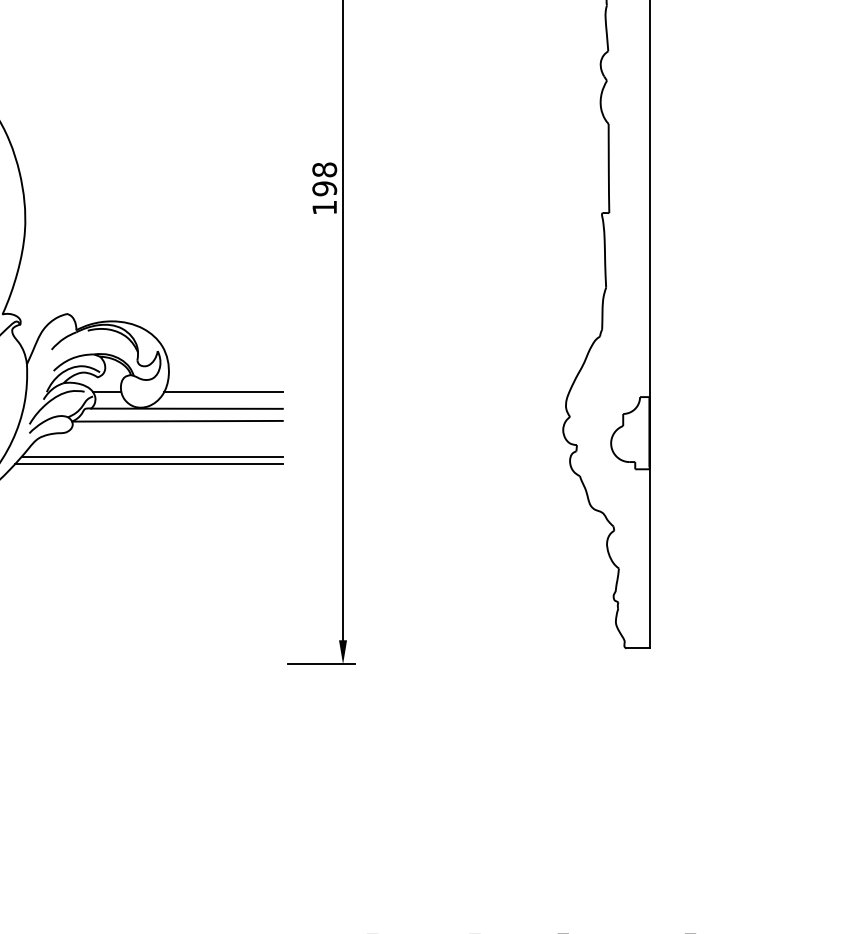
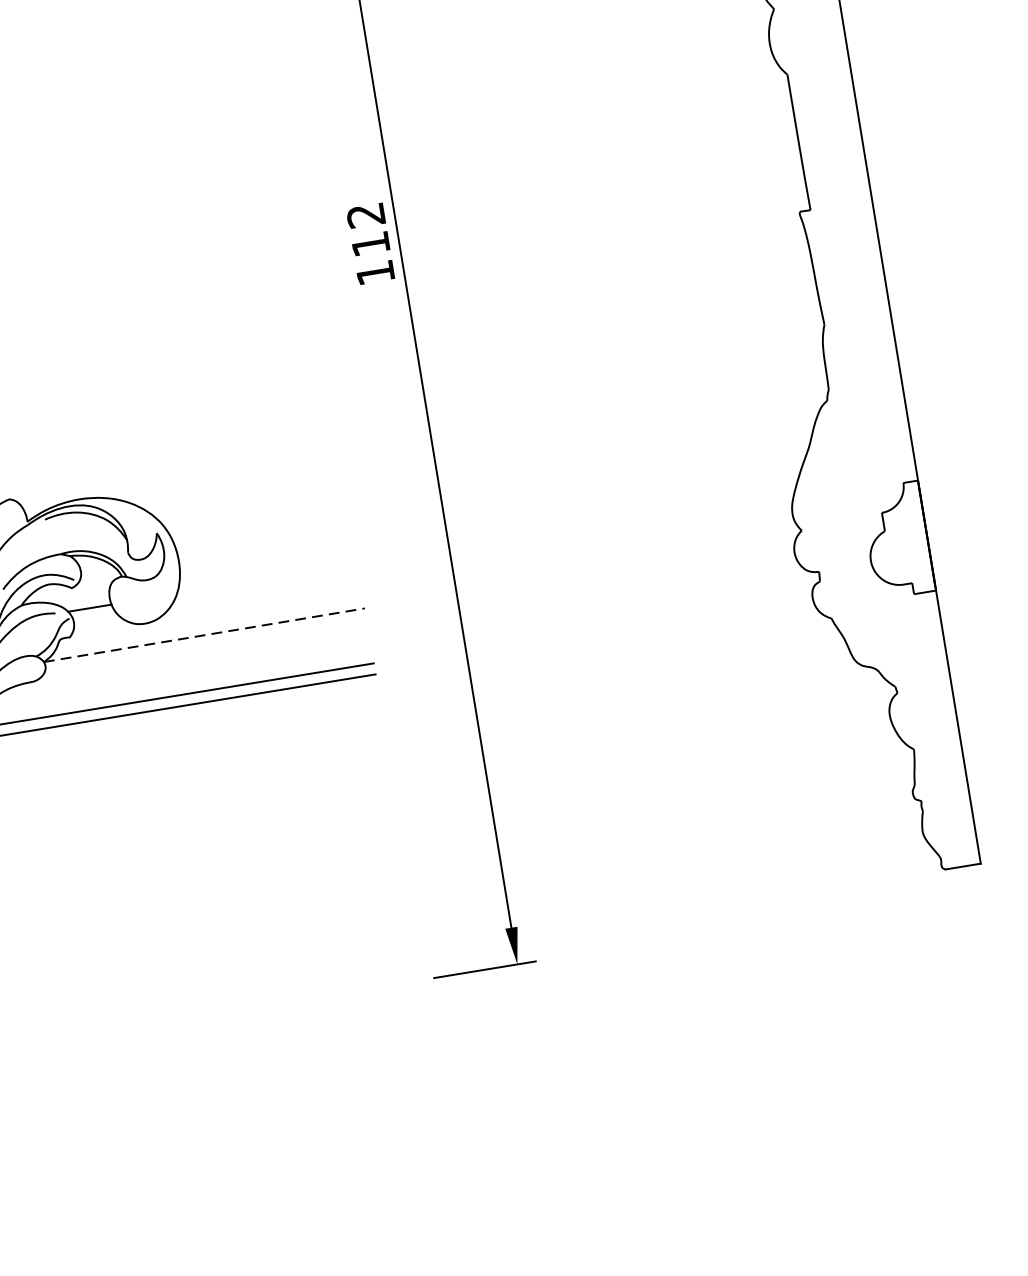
text: (324, 179) -> (368, 230), 198 -> 112
line: (223, 392) -> (267, 579), removed
line: (186, 408) -> (214, 613), removed
line: (177, 421) -> (204, 635), solid -> dashed

